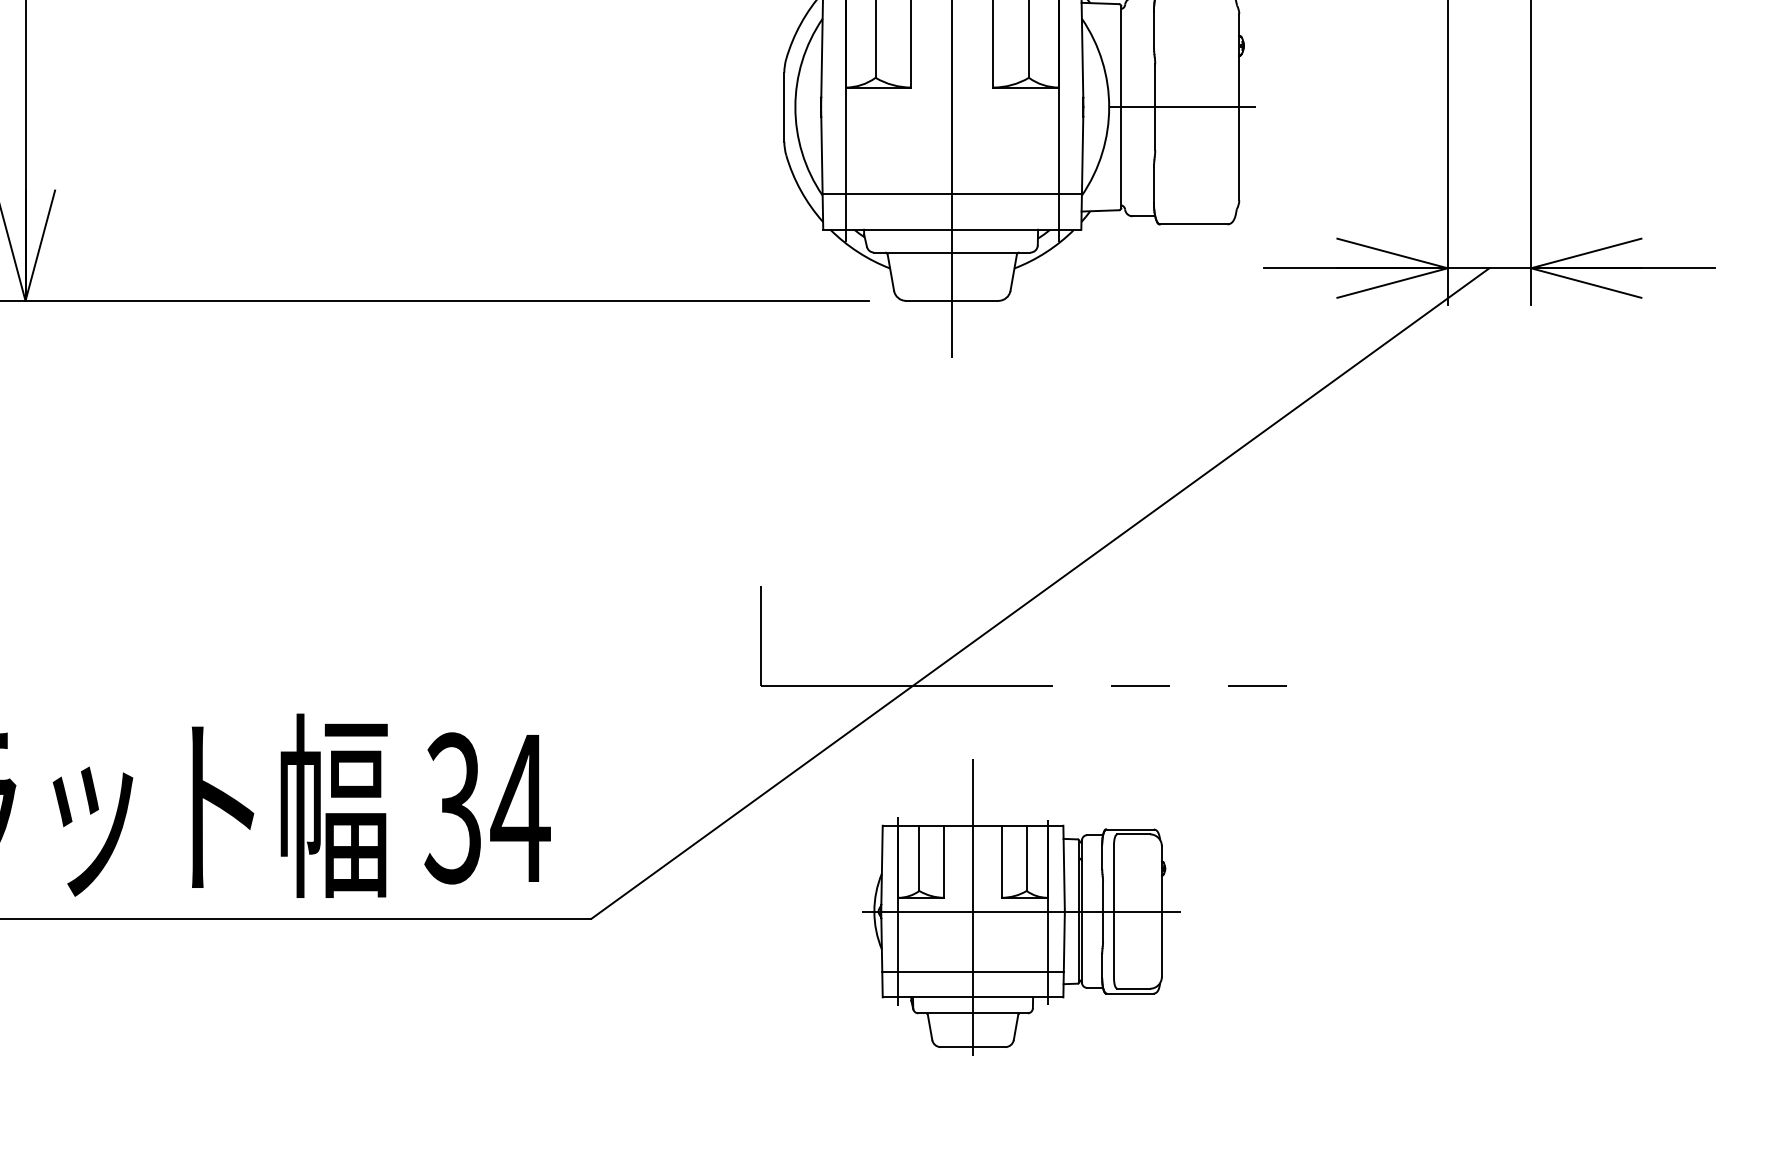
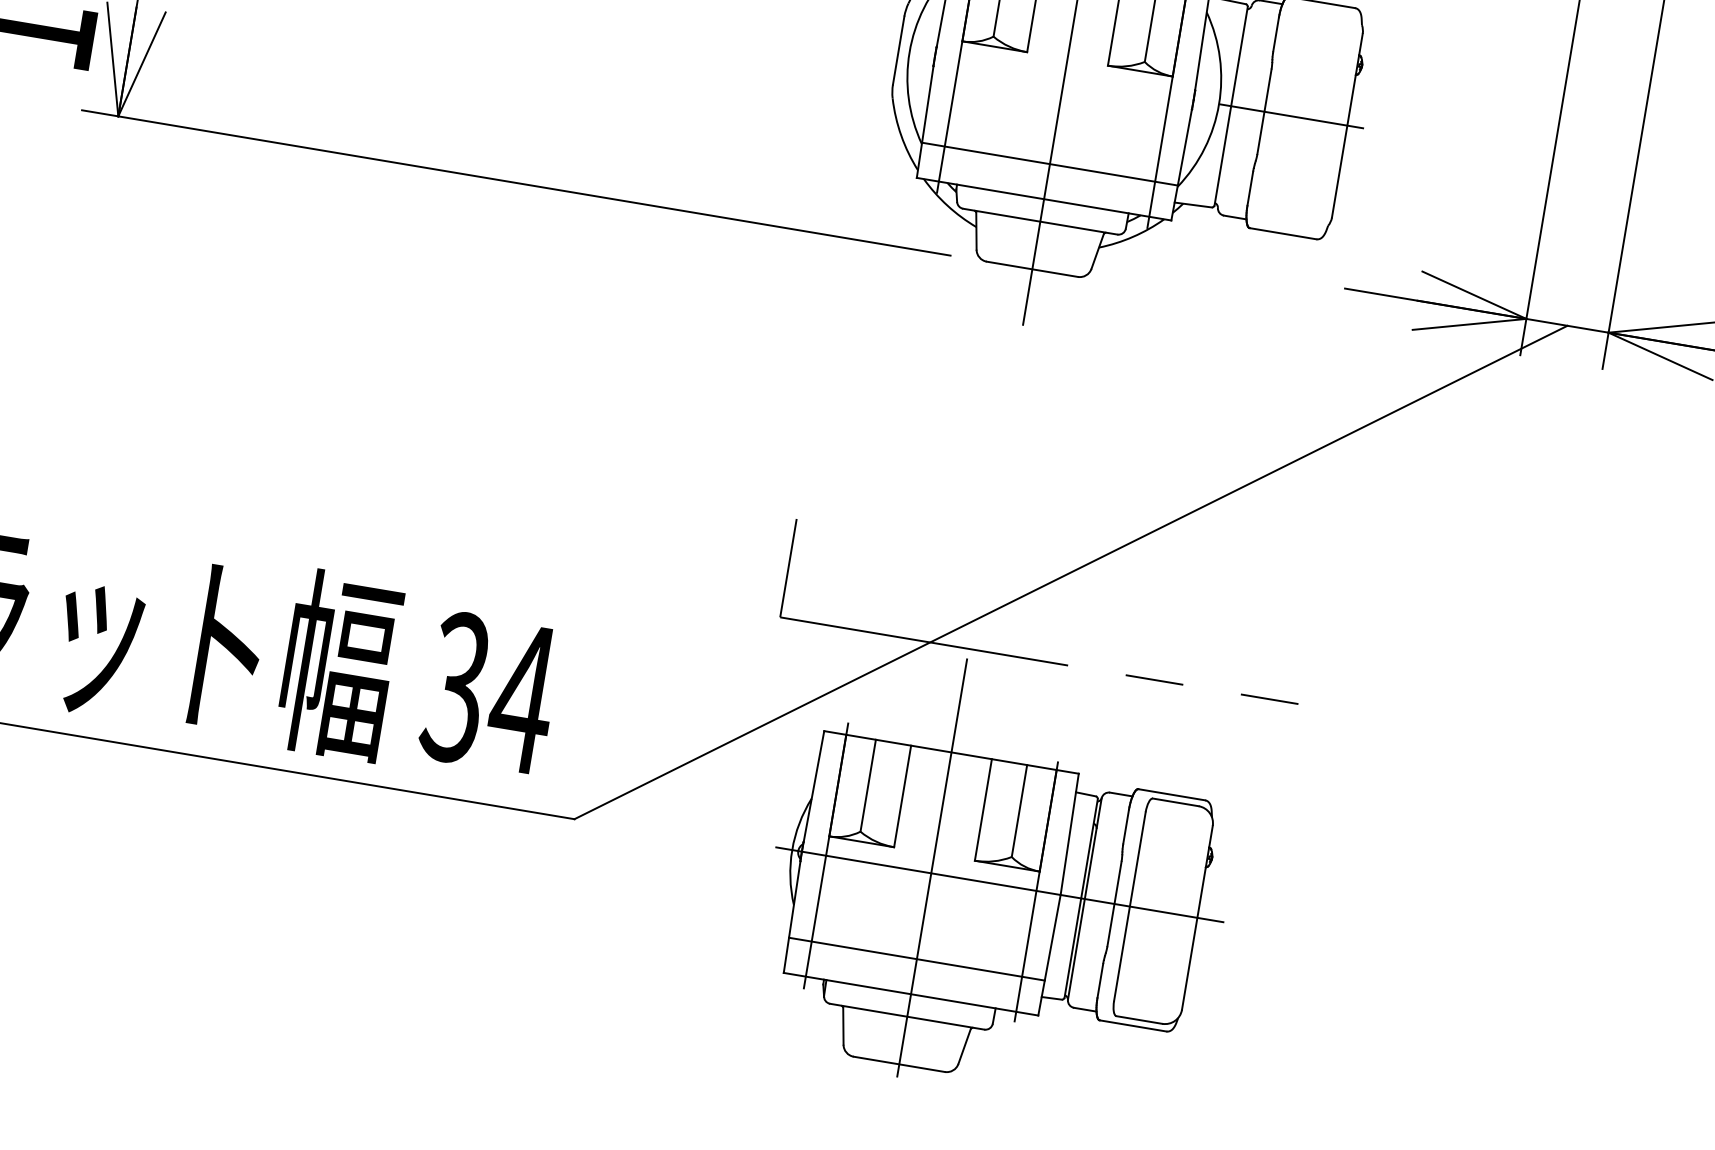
part: (1021, 907) -> (1000, 879), size x1.43

